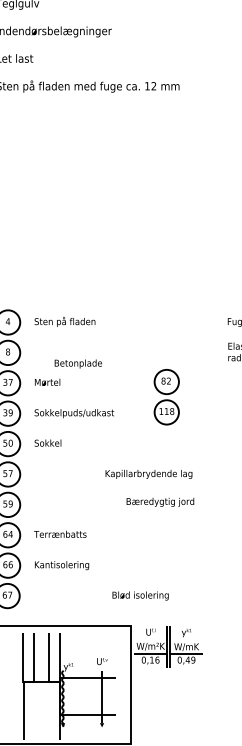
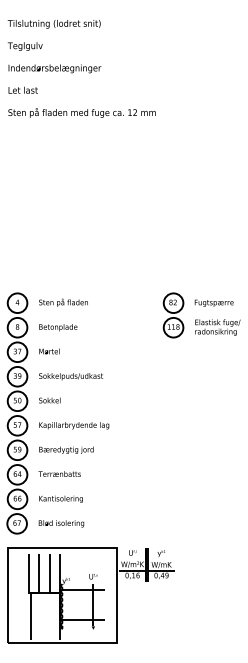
text: (78, 363) -> (58, 327), moved
part: (166, 397) -> (173, 315), moved
text: (149, 474) -> (74, 425), moved
text: (160, 501) -> (66, 449), moved
text: (140, 595) -> (61, 523), moved

